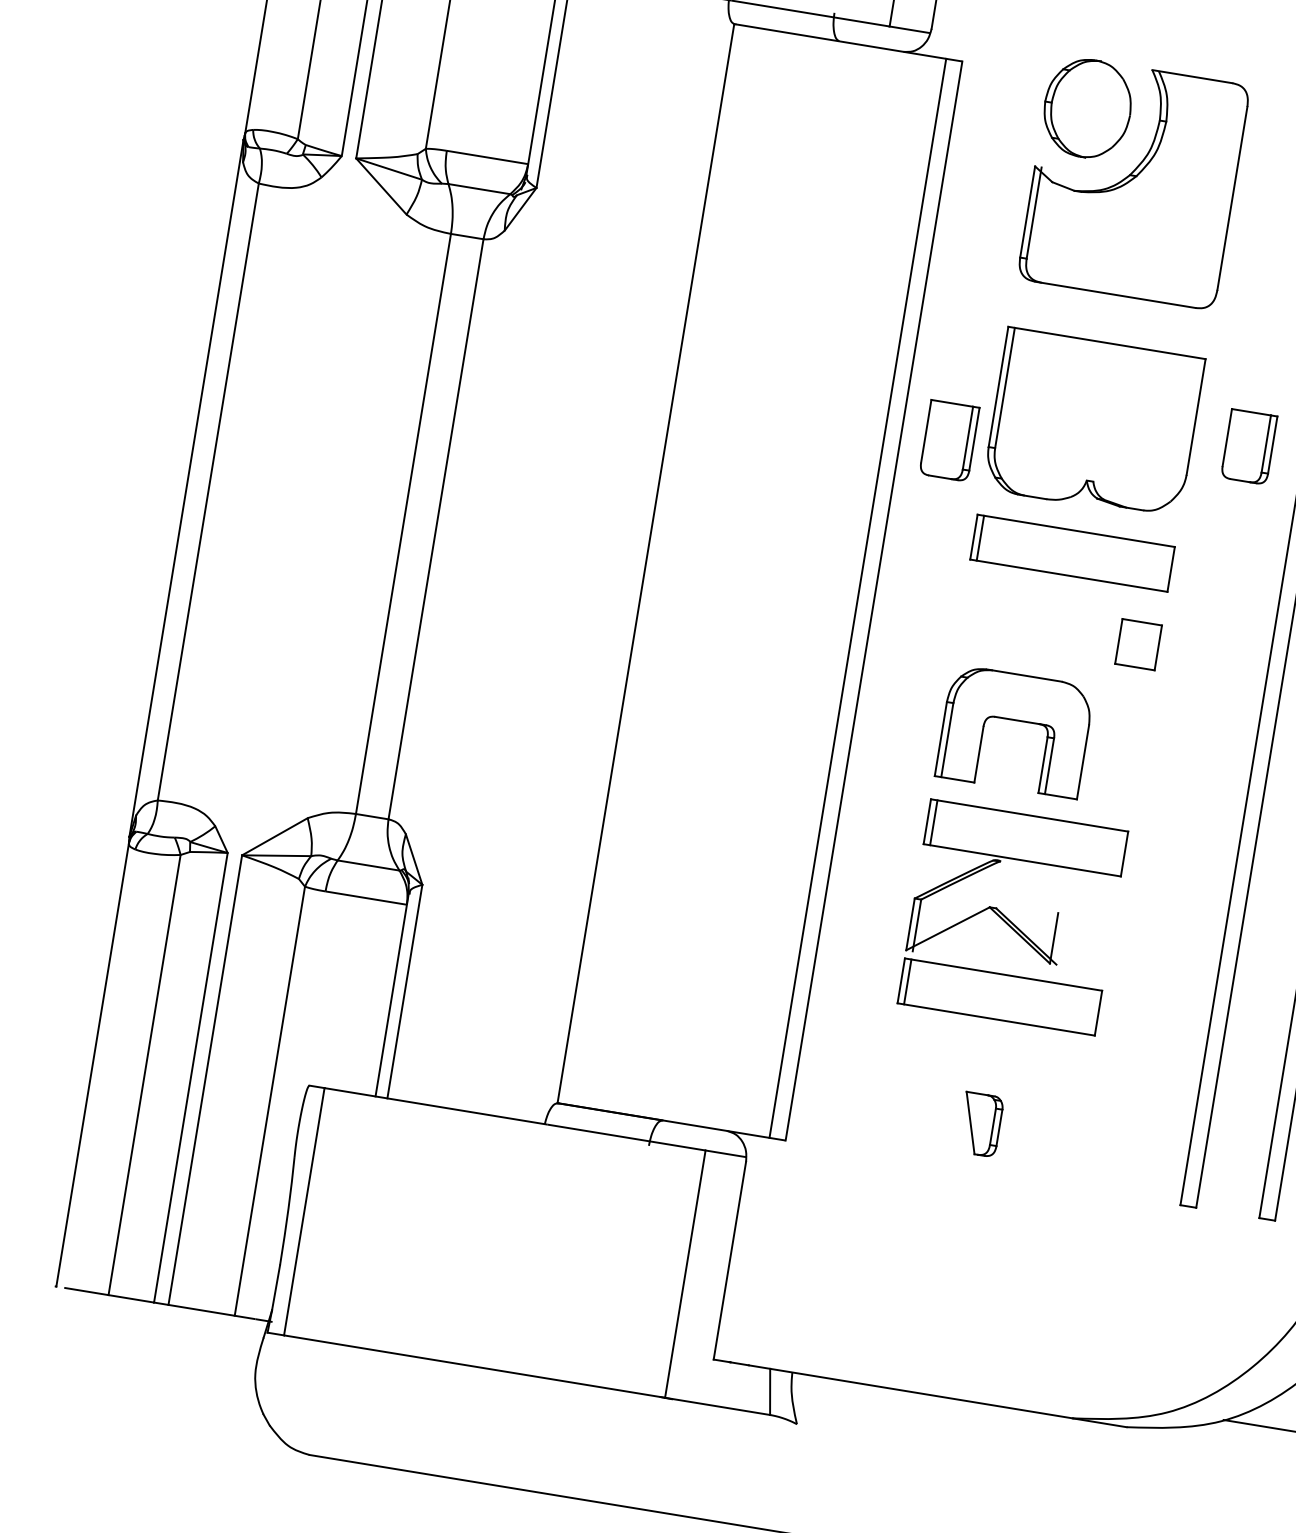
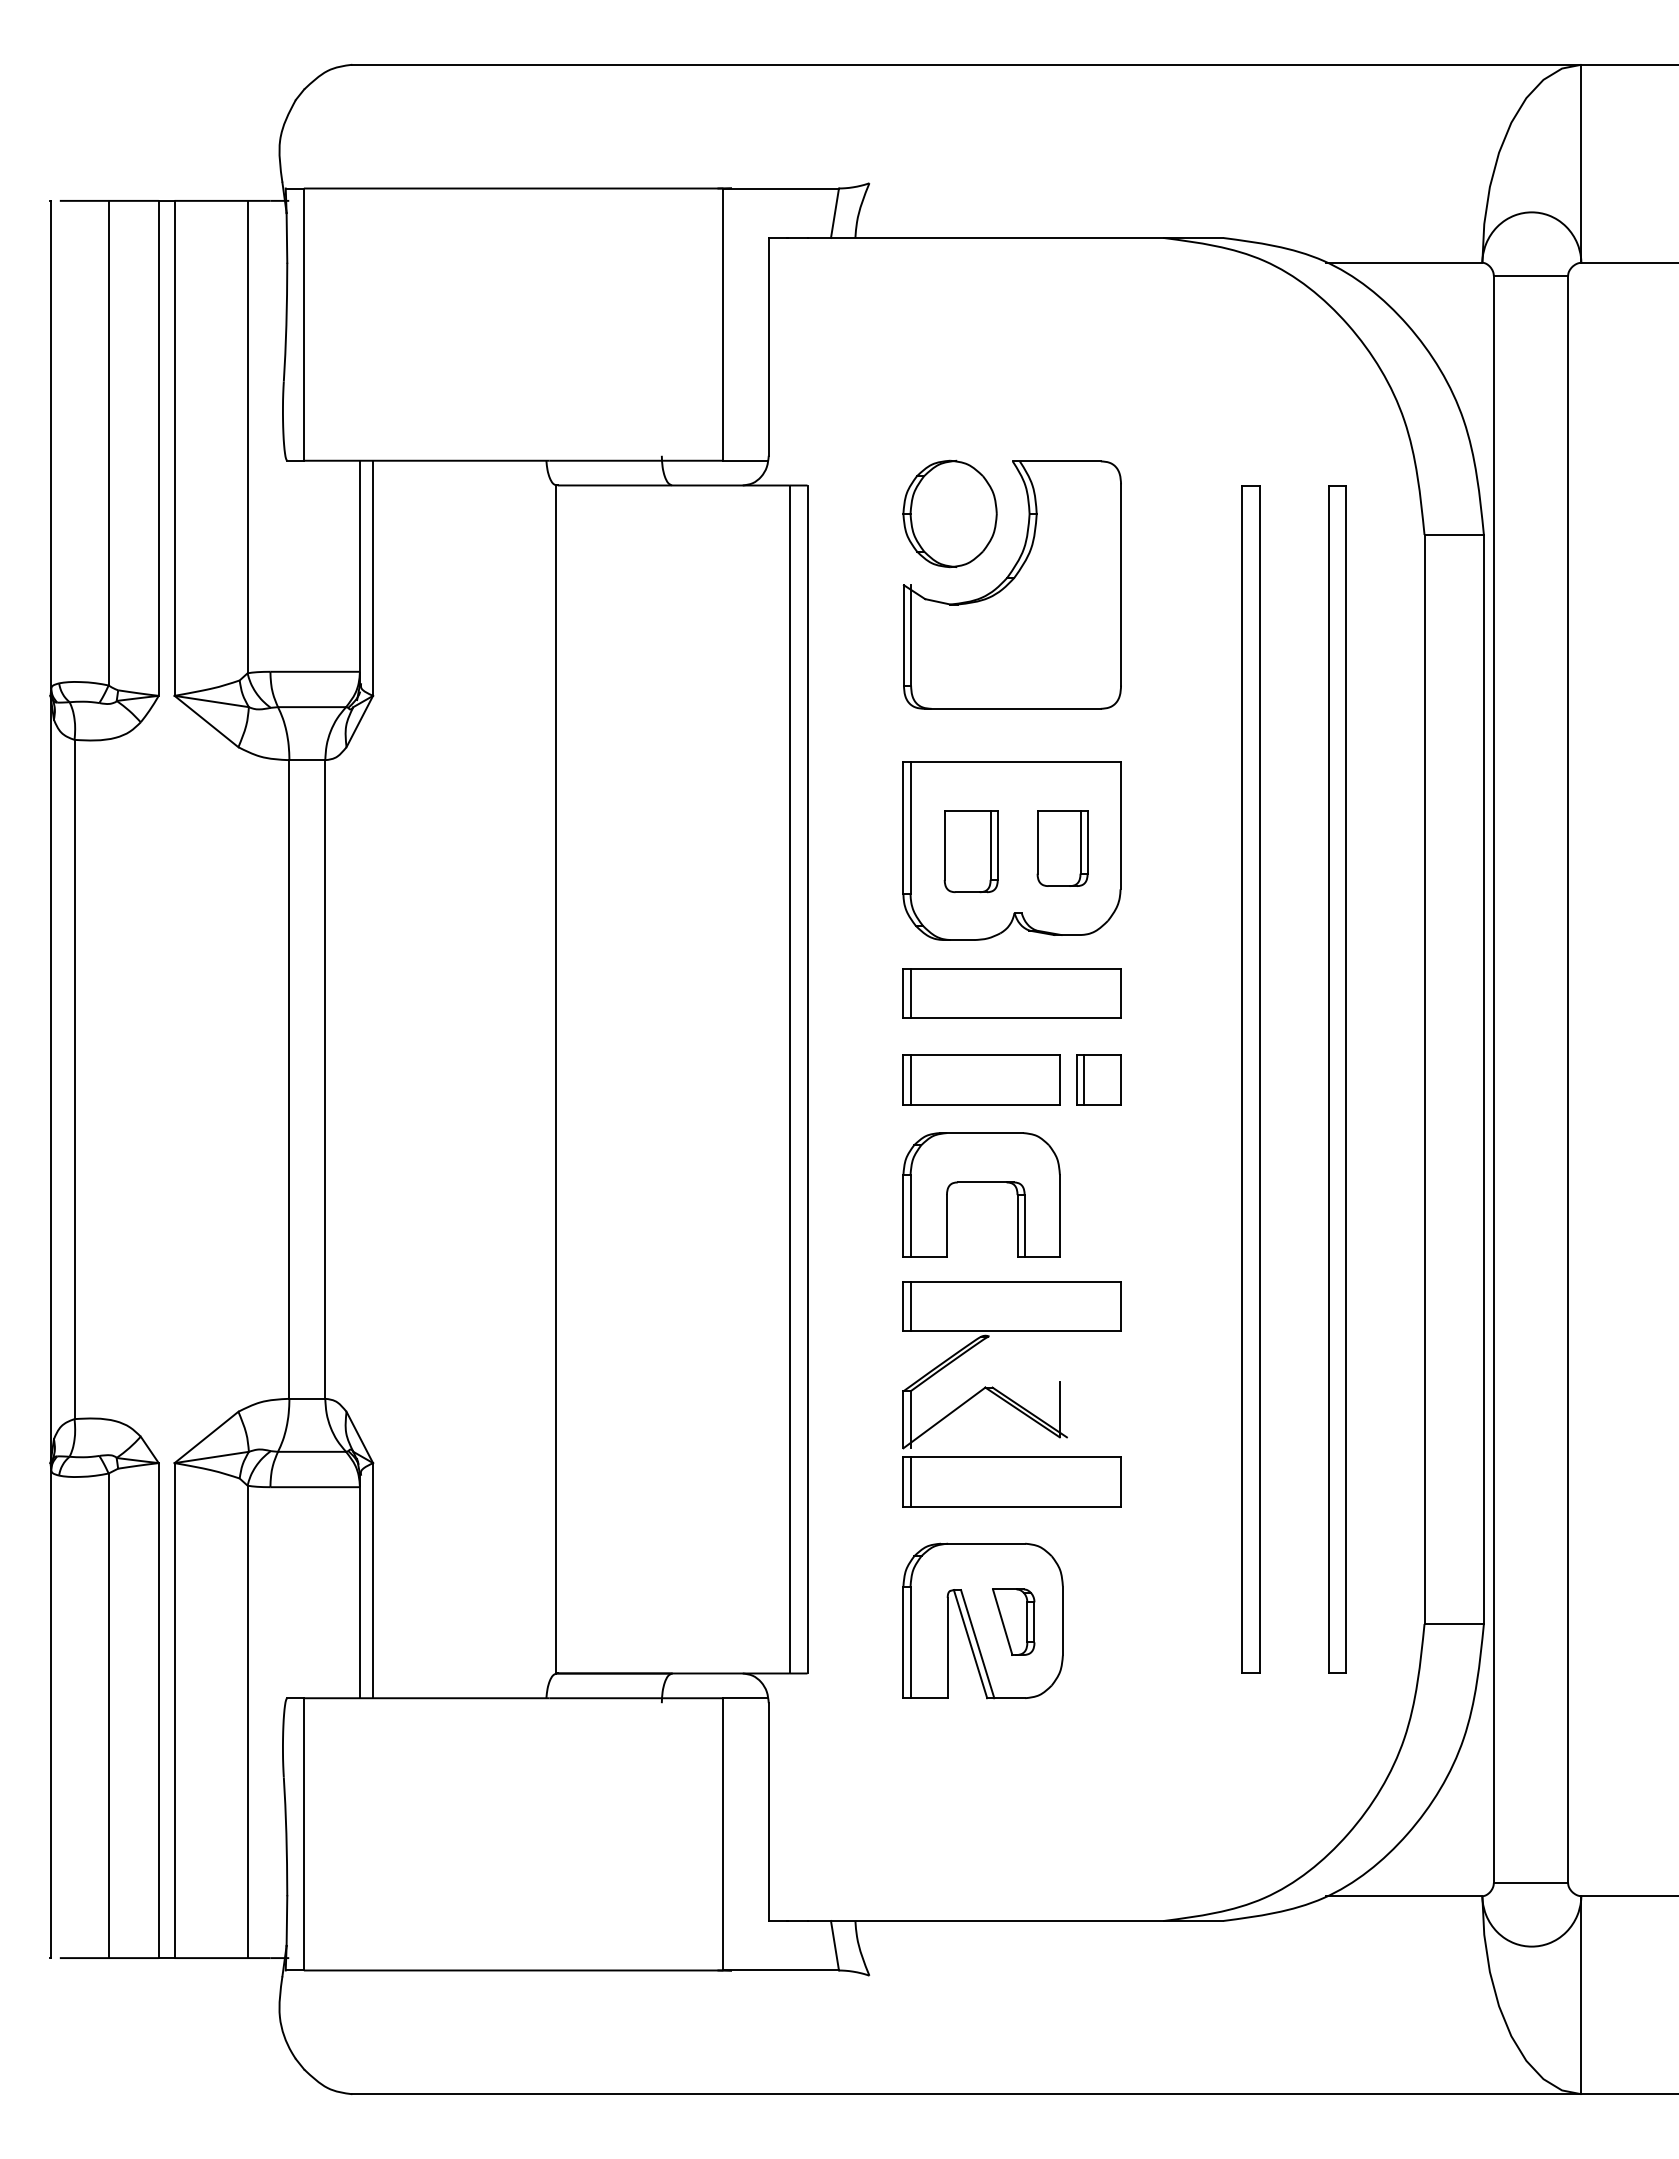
part: (948, 440) -> (970, 851), moved
part: (1248, 446) -> (1062, 848), moved
part: (1032, 626) -> (981, 1079), added
line: (1125, 642) -> (1084, 1079), added
part: (952, 1118) -> (982, 1620), added

